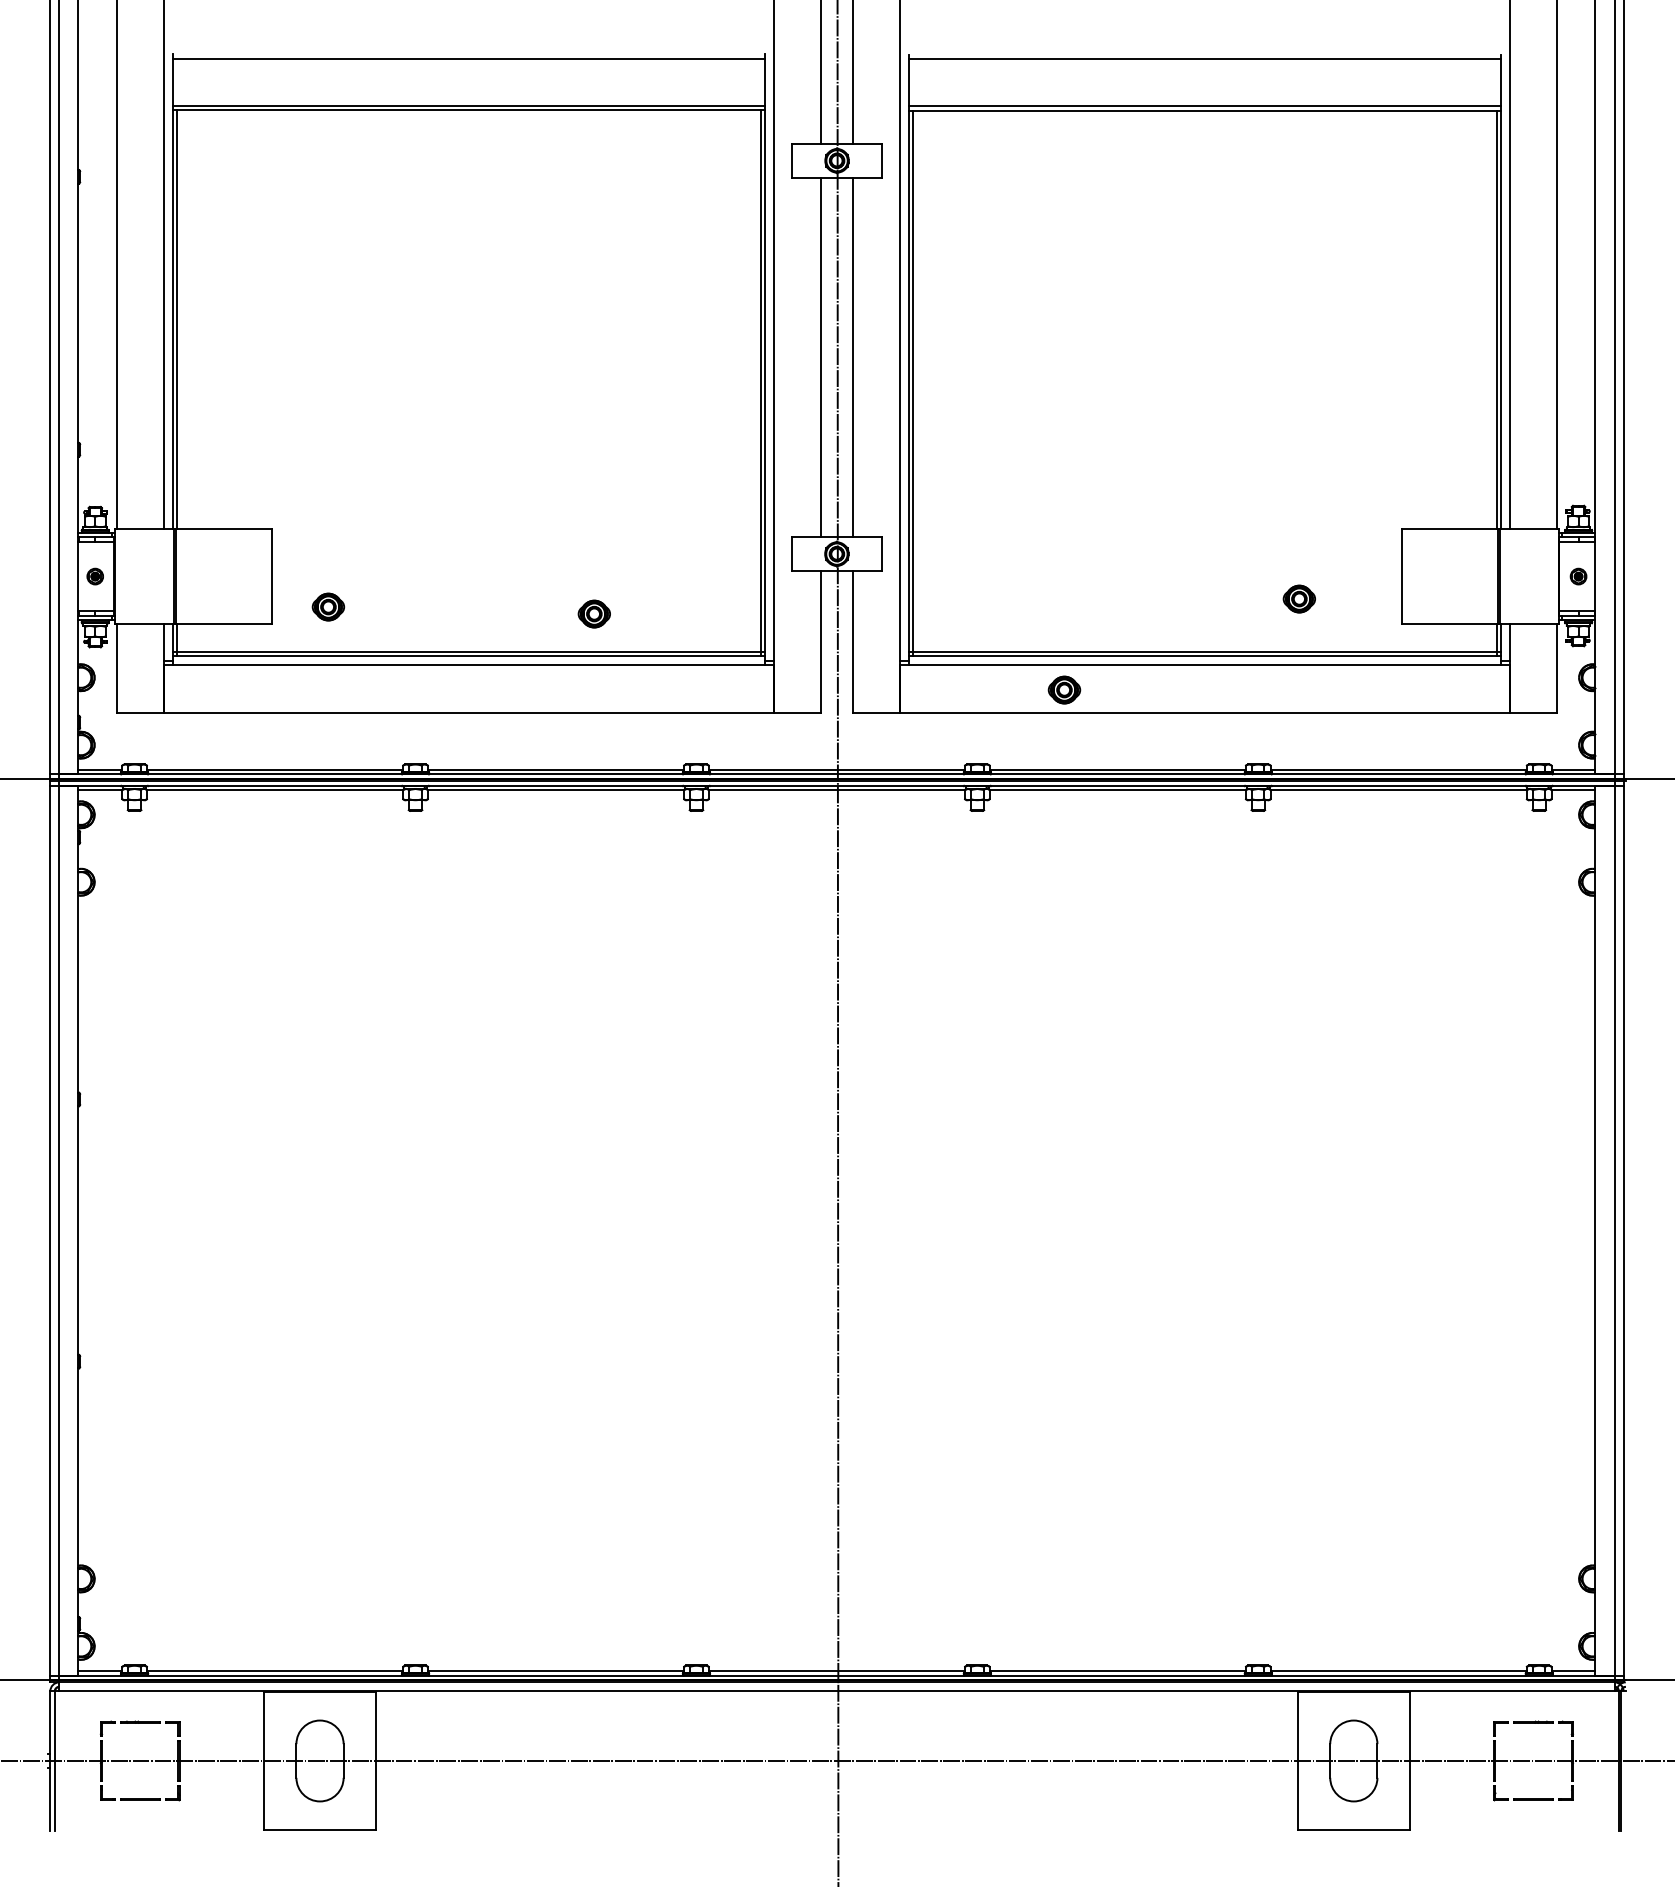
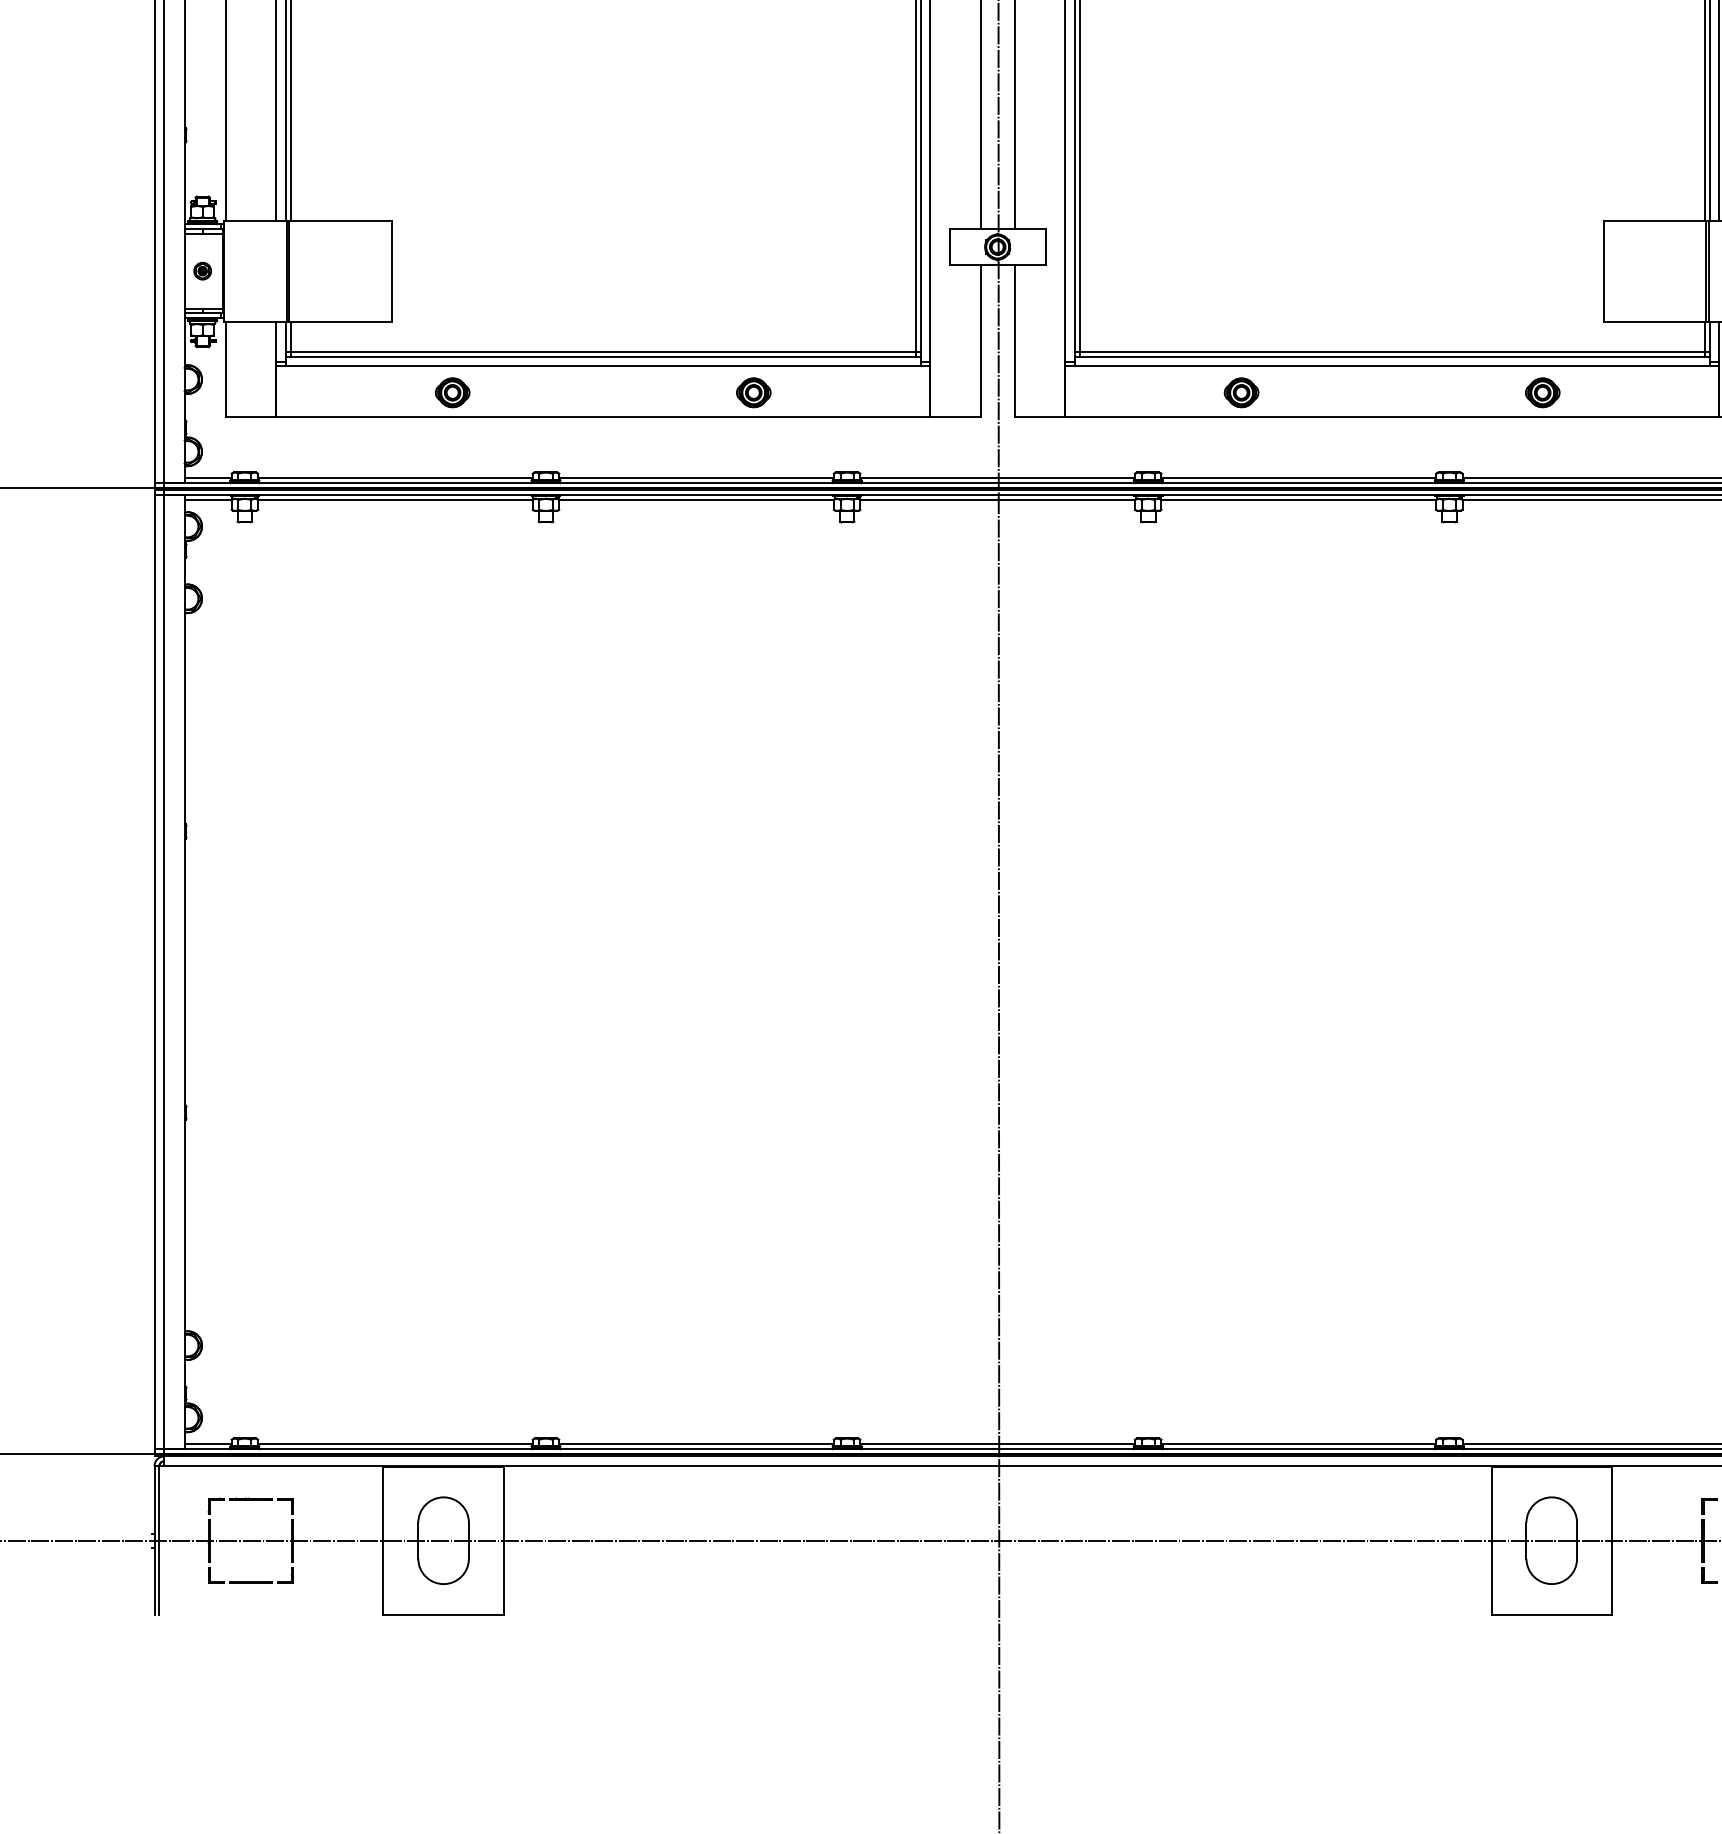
part: (1298, 598) -> (1541, 392), moved
part: (328, 606) -> (452, 392), moved
part: (593, 613) -> (752, 392), moved

